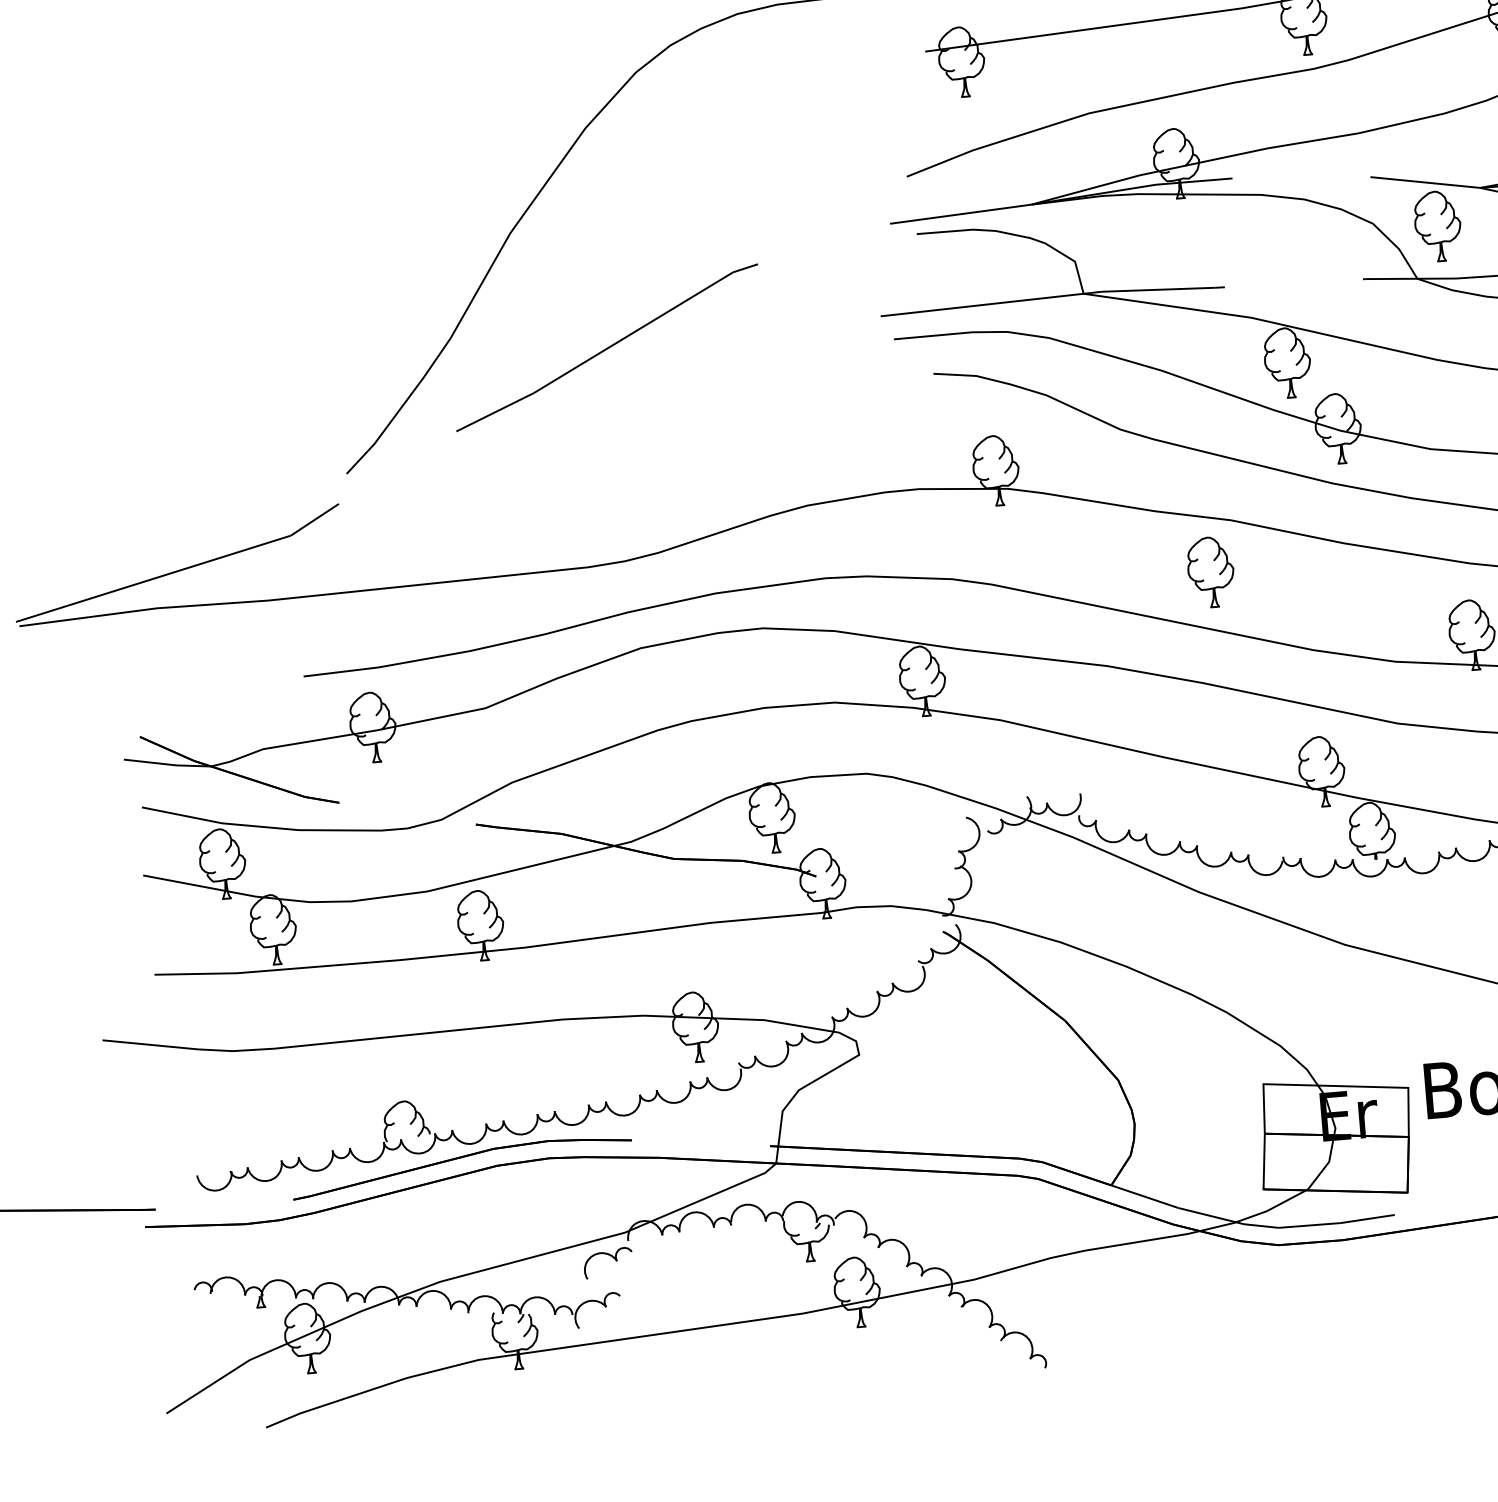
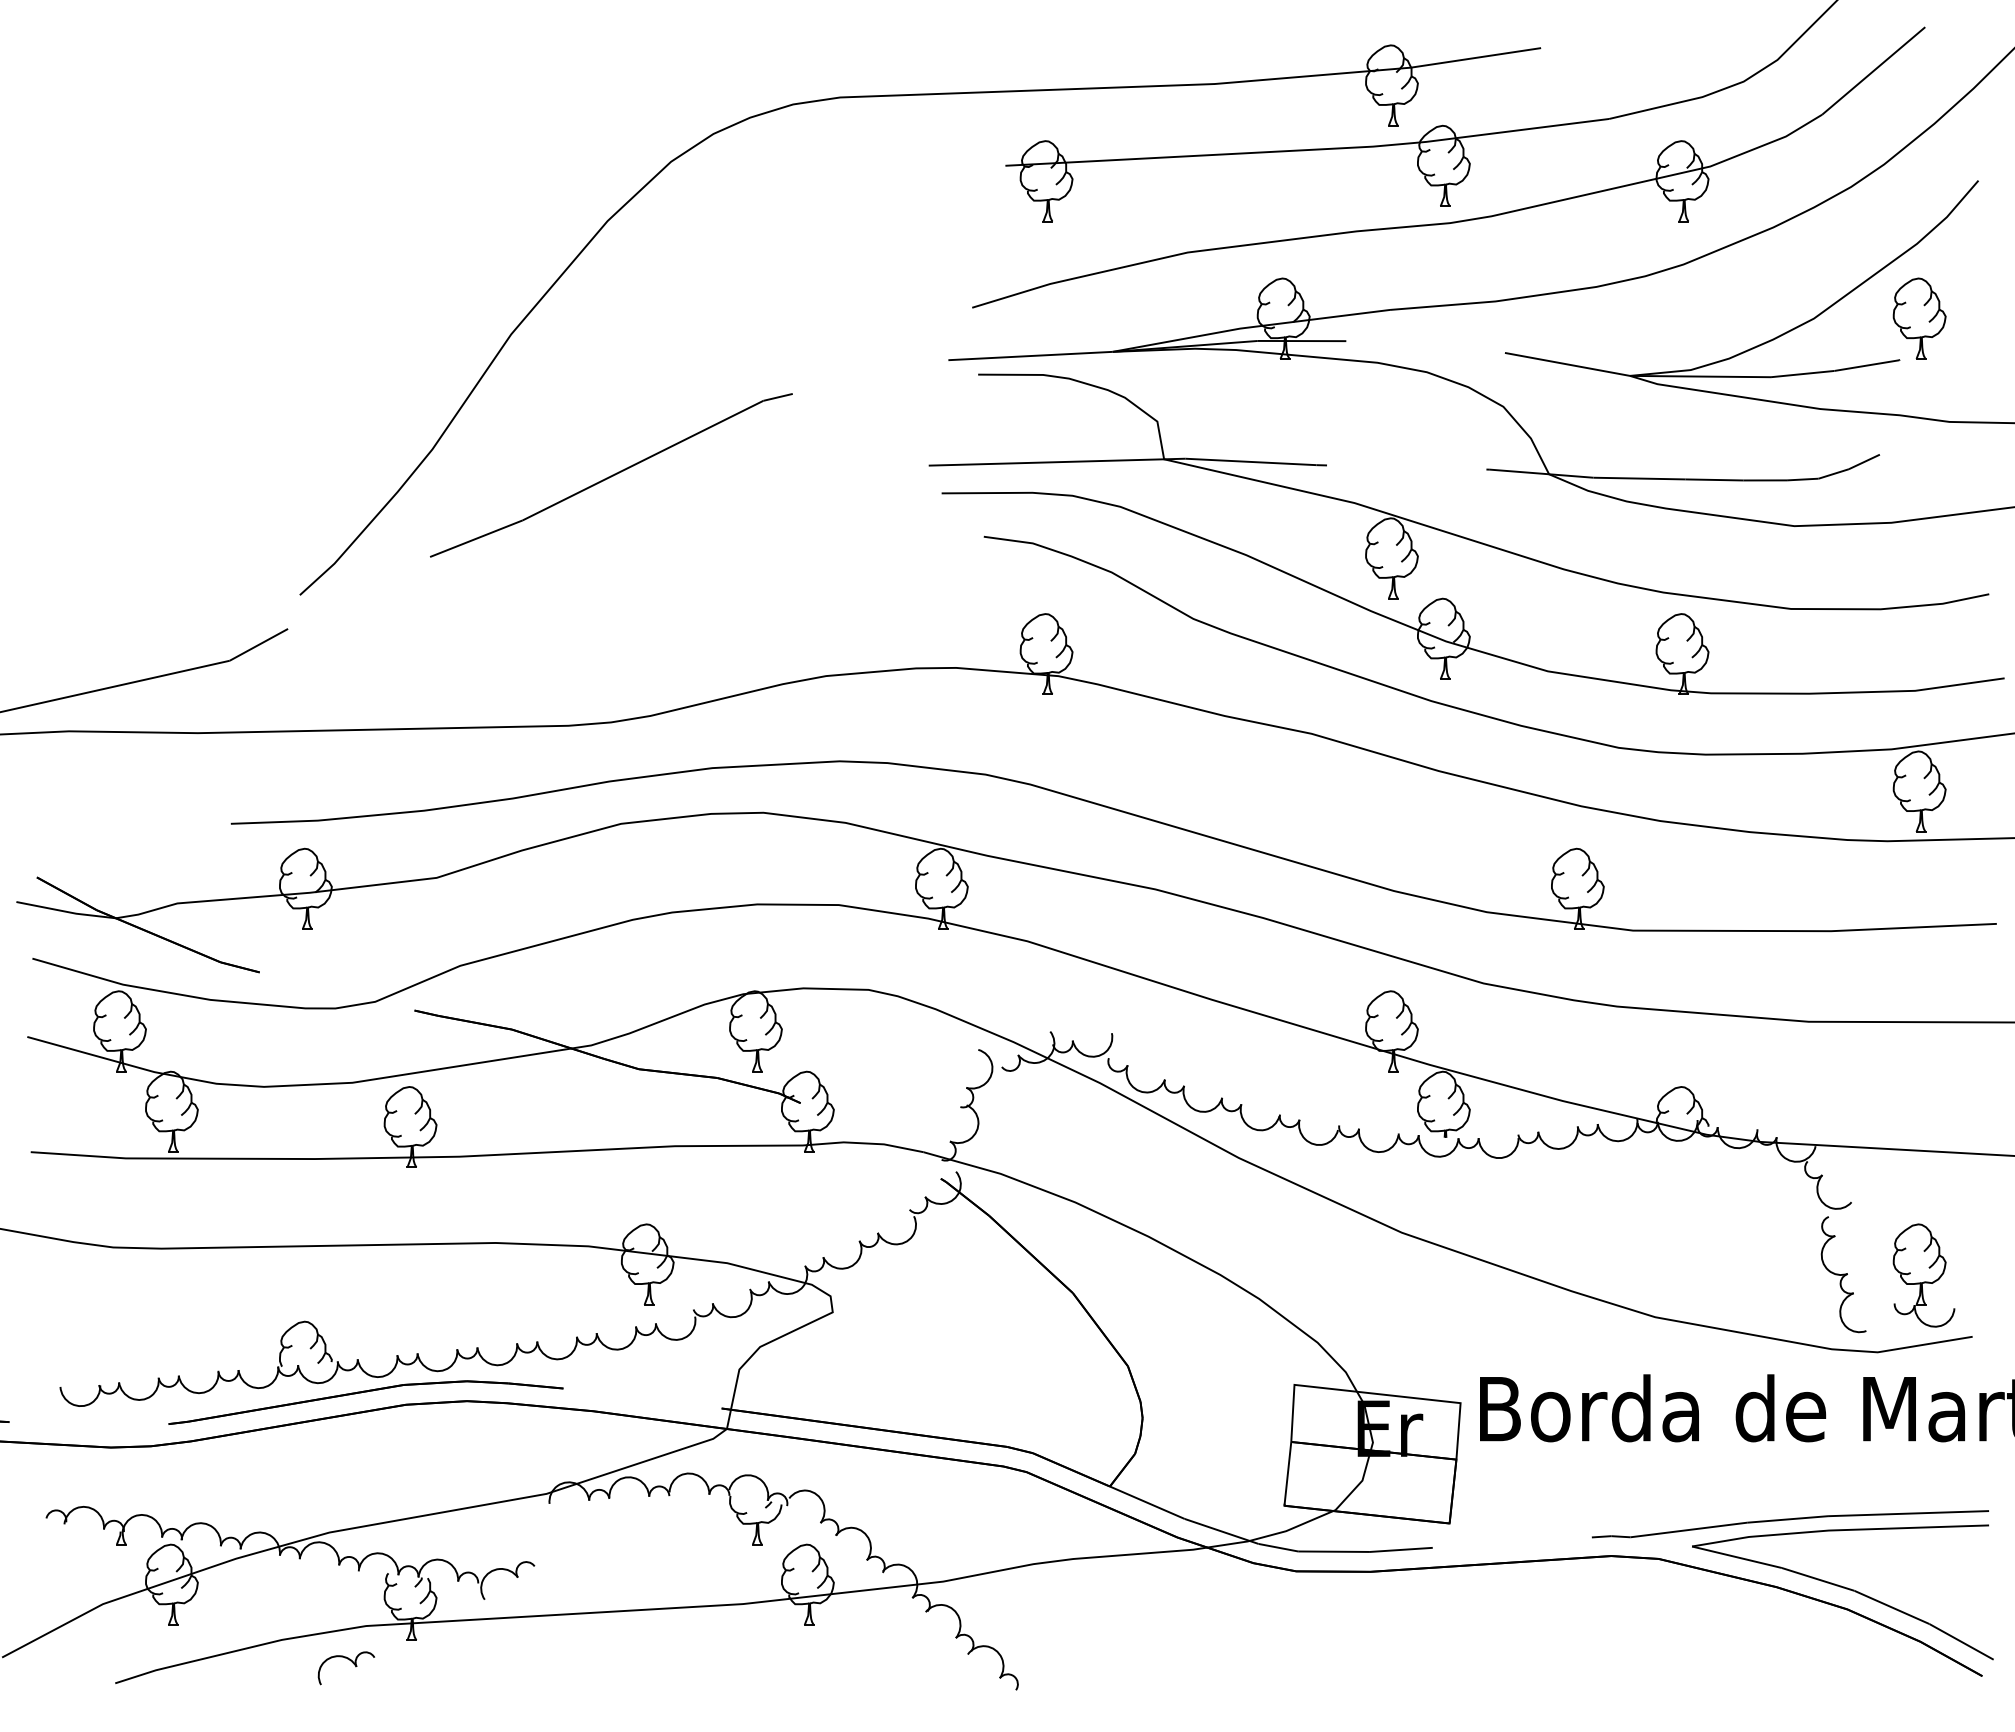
part: (1437, 225) -> (1577, 415), removed
part: (1210, 572) -> (1283, 791), removed
part: (612, 1257) -> (351, 1662), moved

